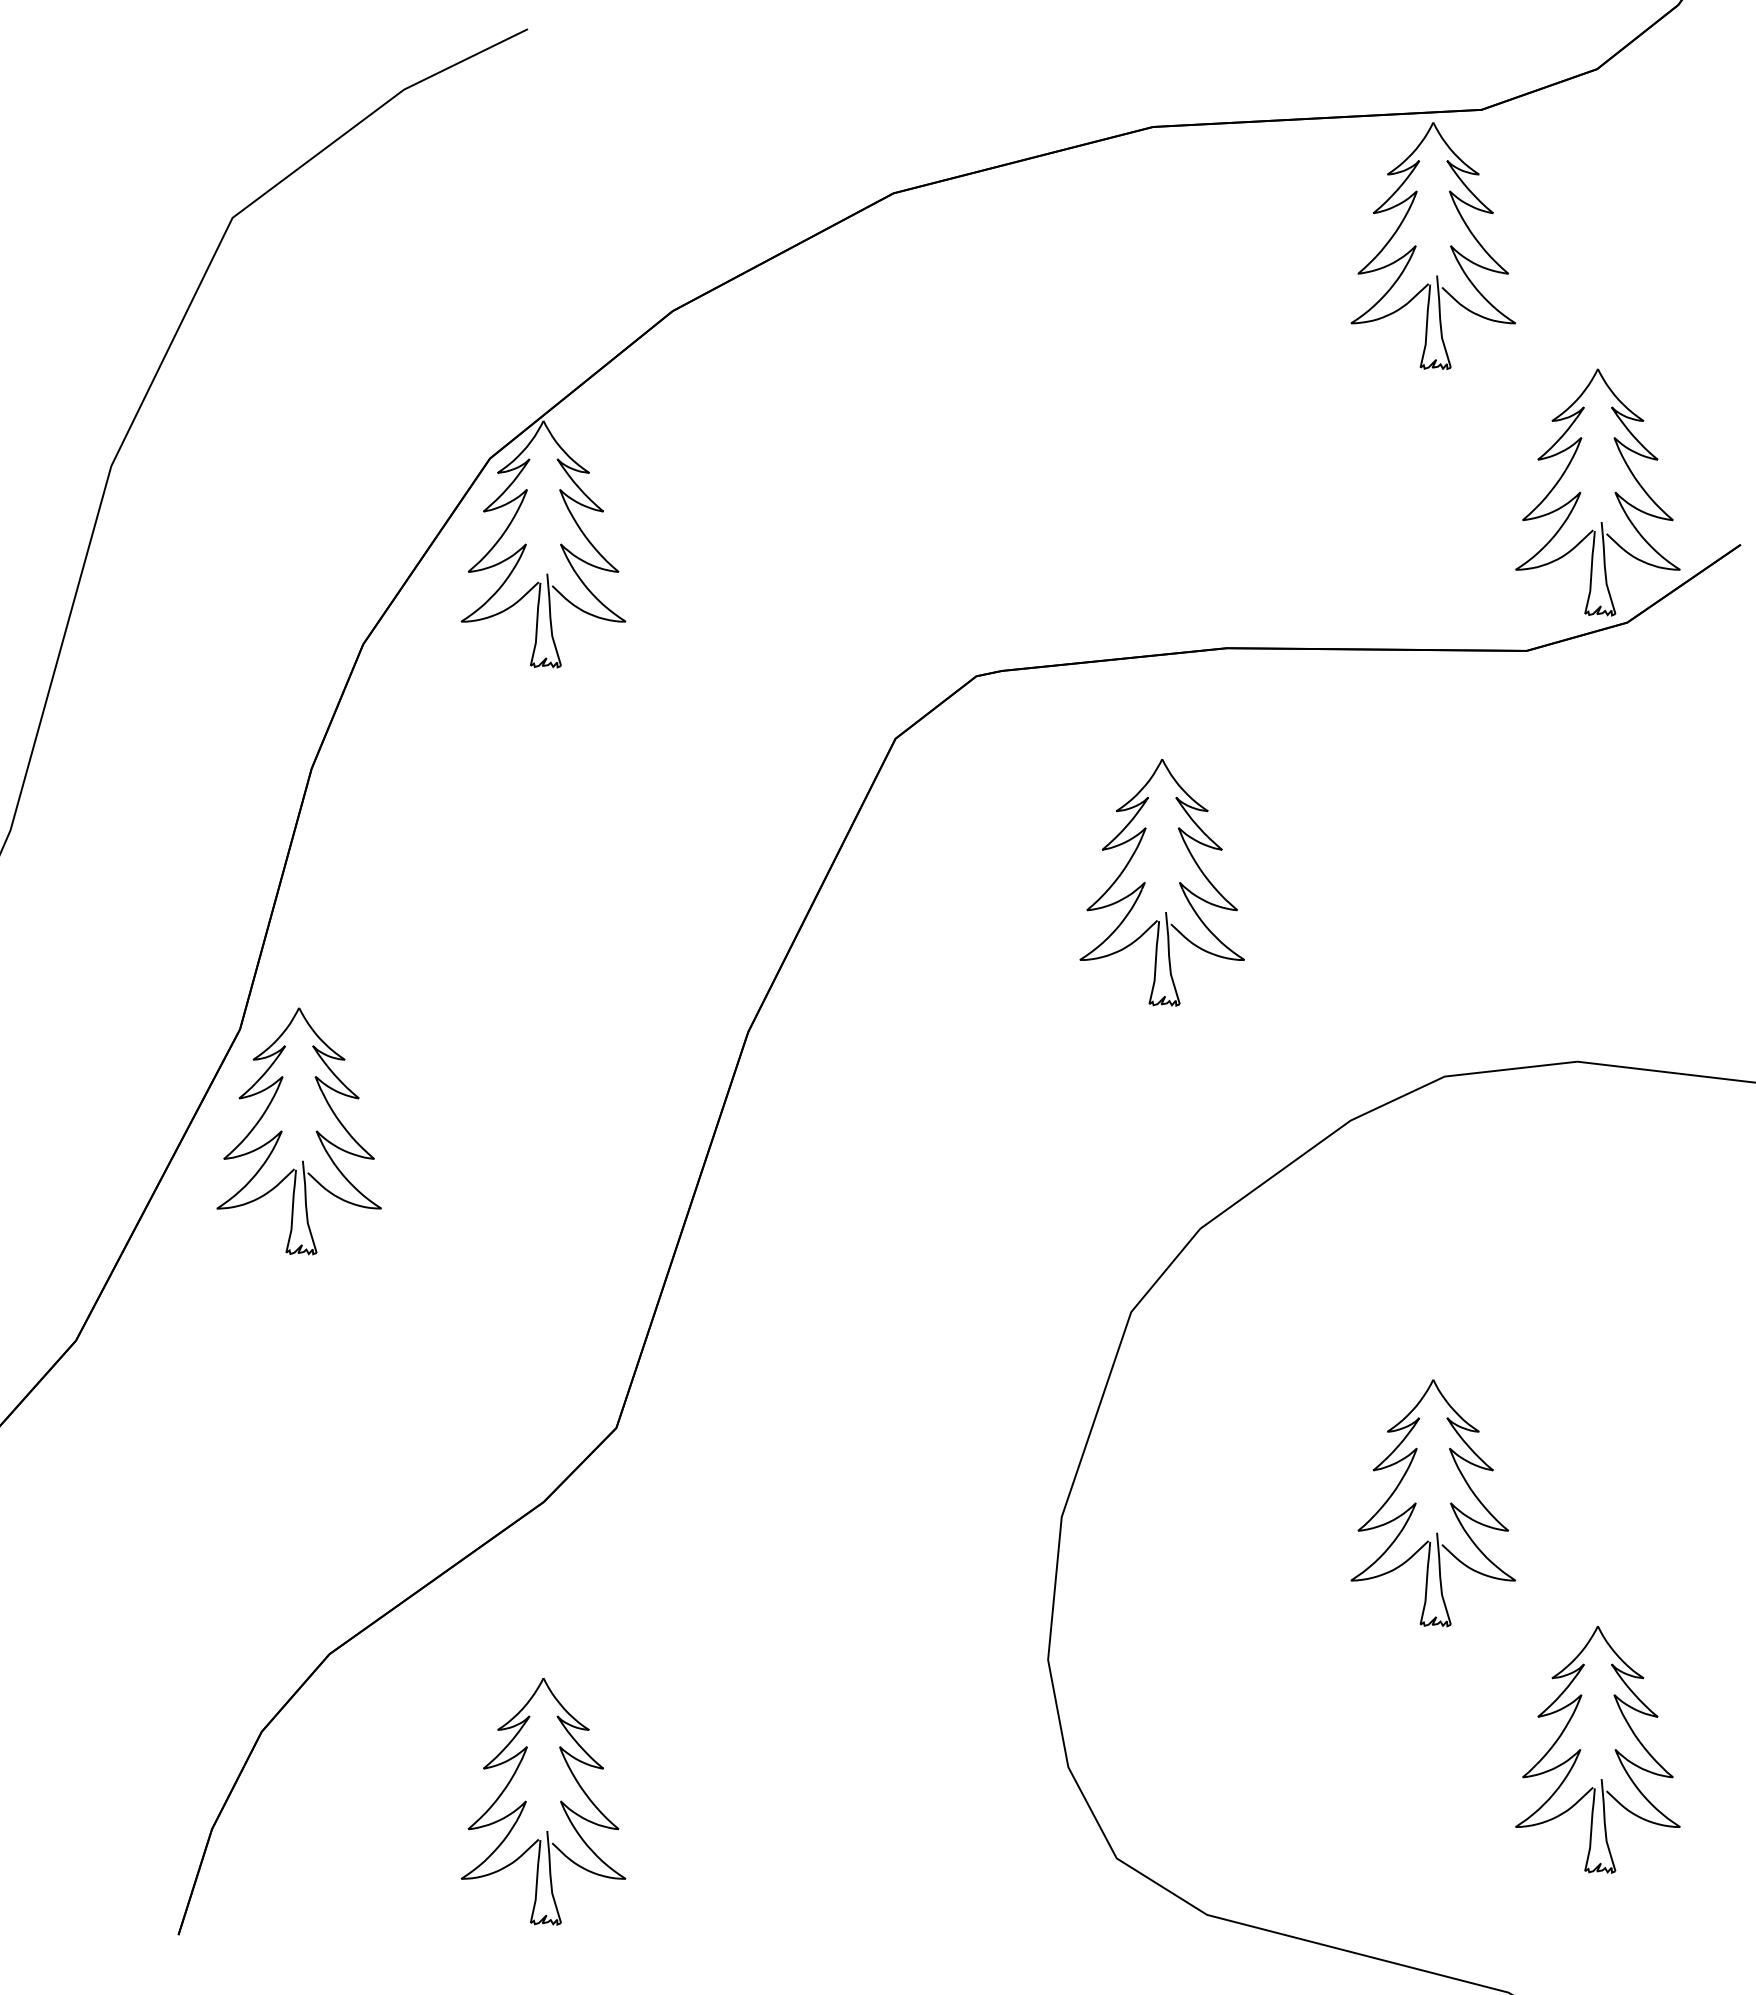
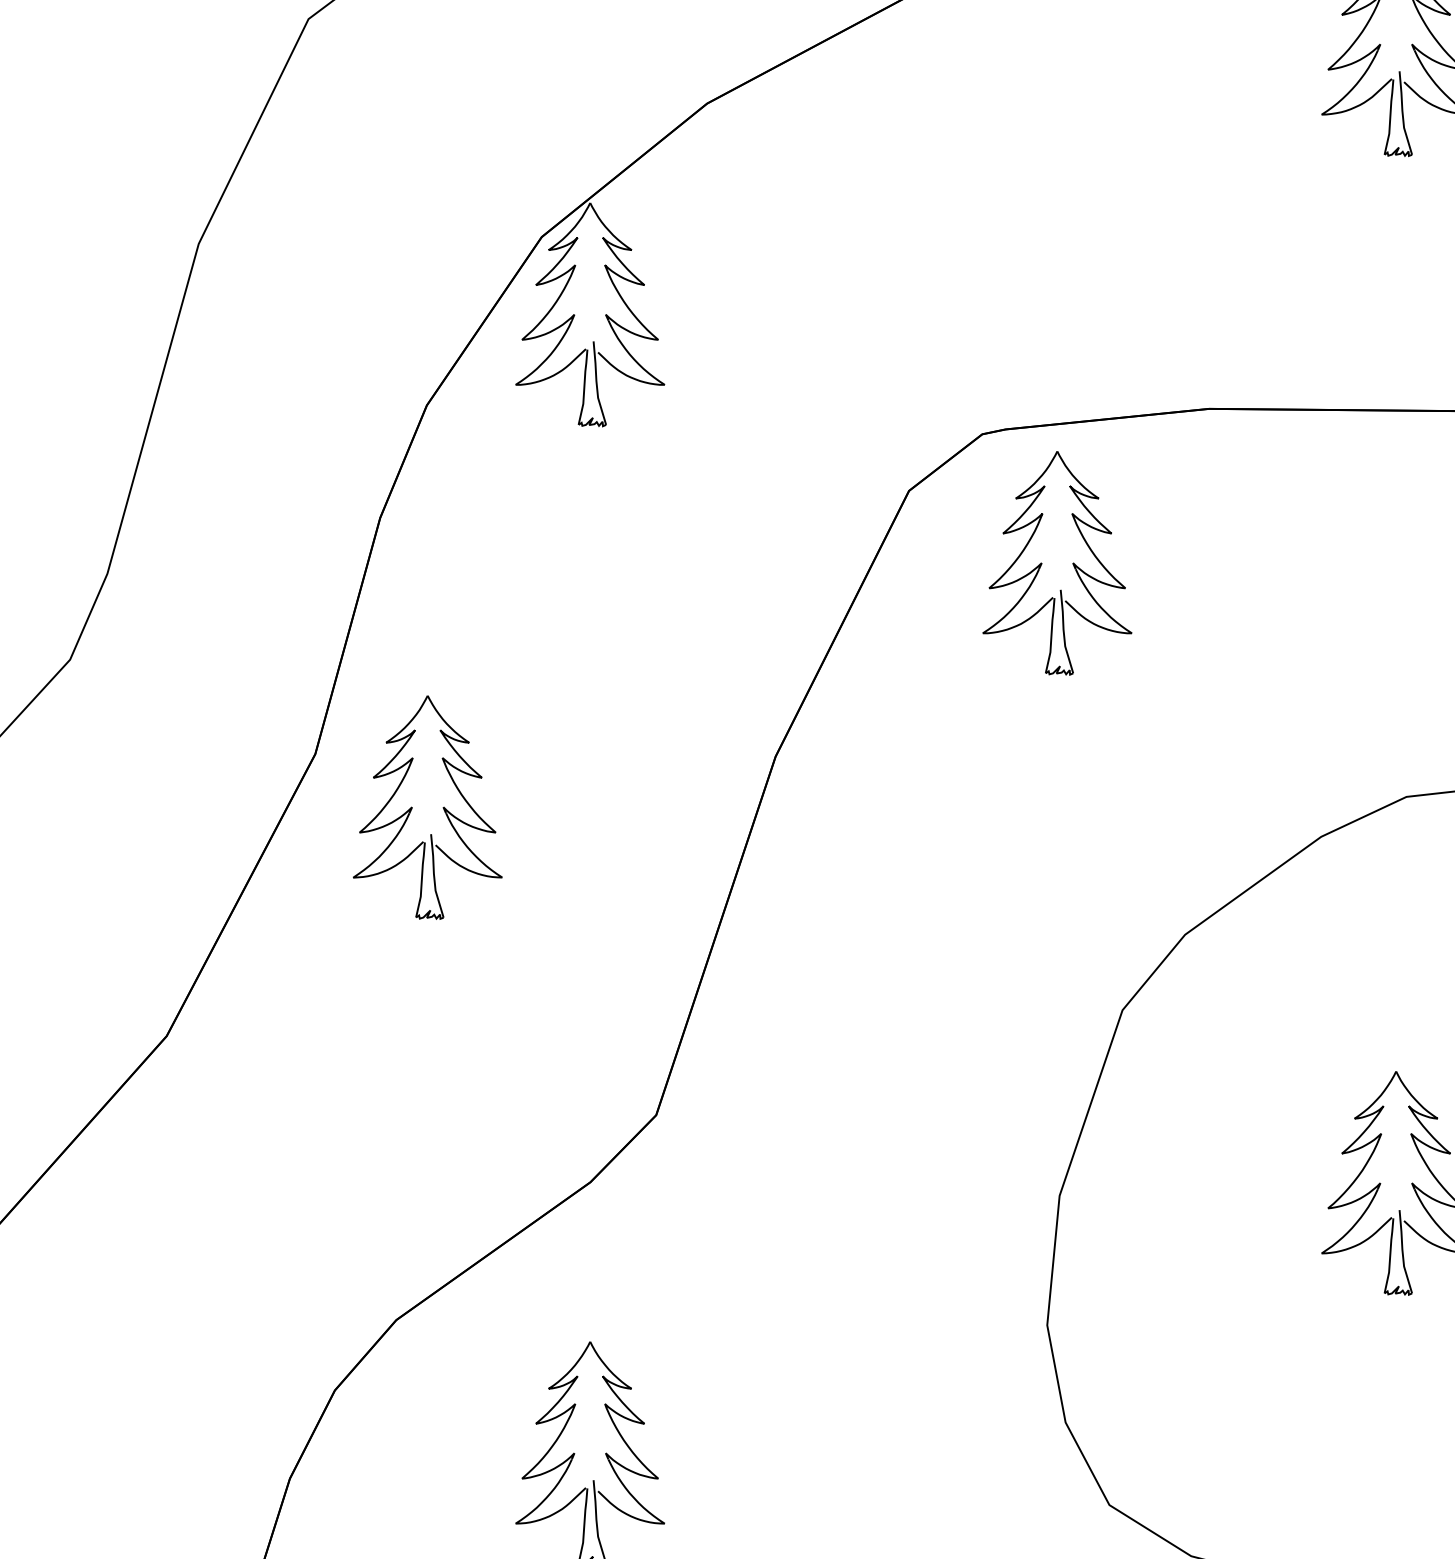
part: (1145, 882) -> (1042, 563), moved
part: (282, 1131) -> (412, 807), moved

